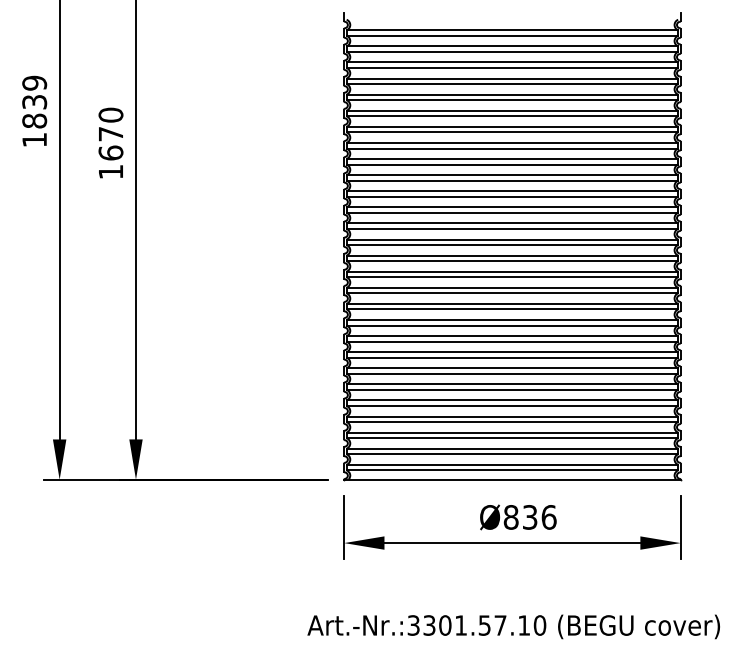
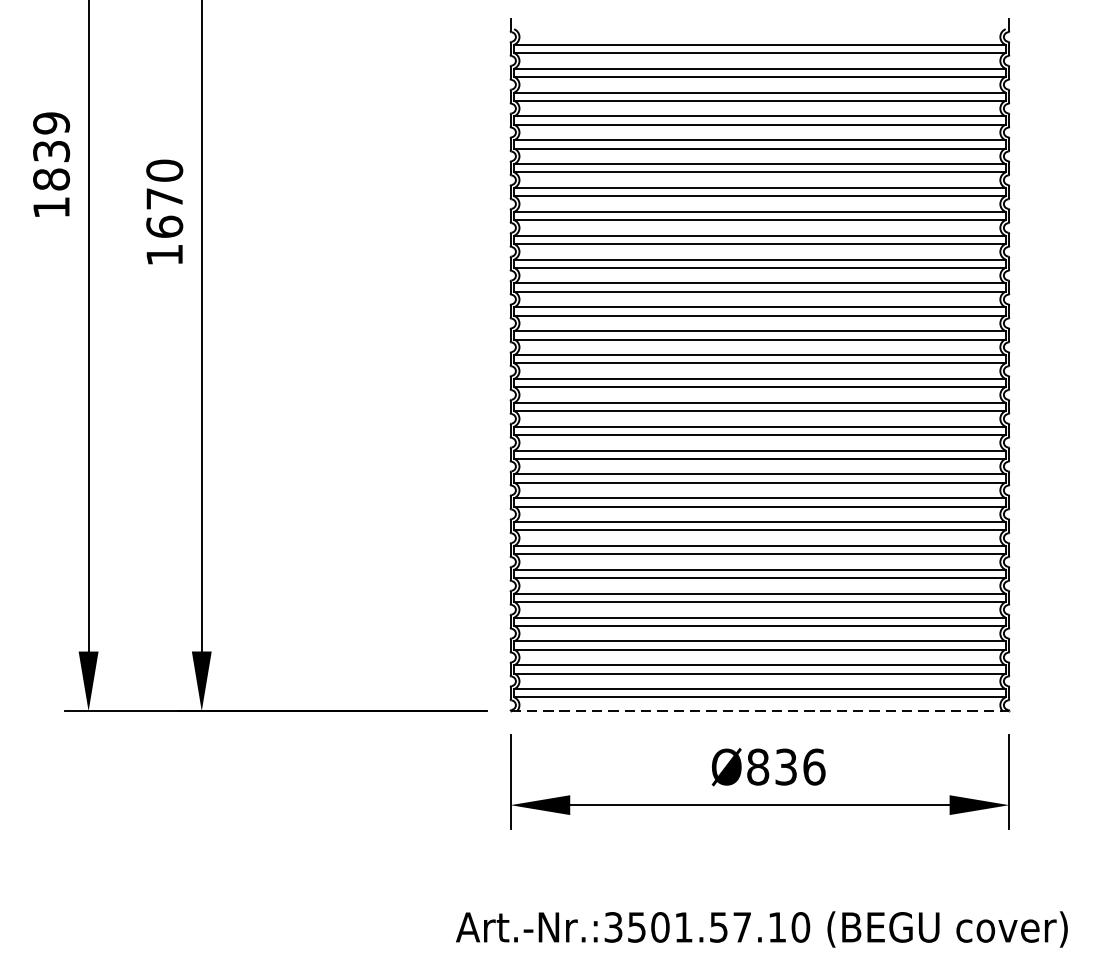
line: (512, 479) -> (760, 710), solid -> dashed
text: (429, 625) -> (636, 927), Art.-Nr.:3301.57.10 -> Art.-Nr.:3501.57.10

